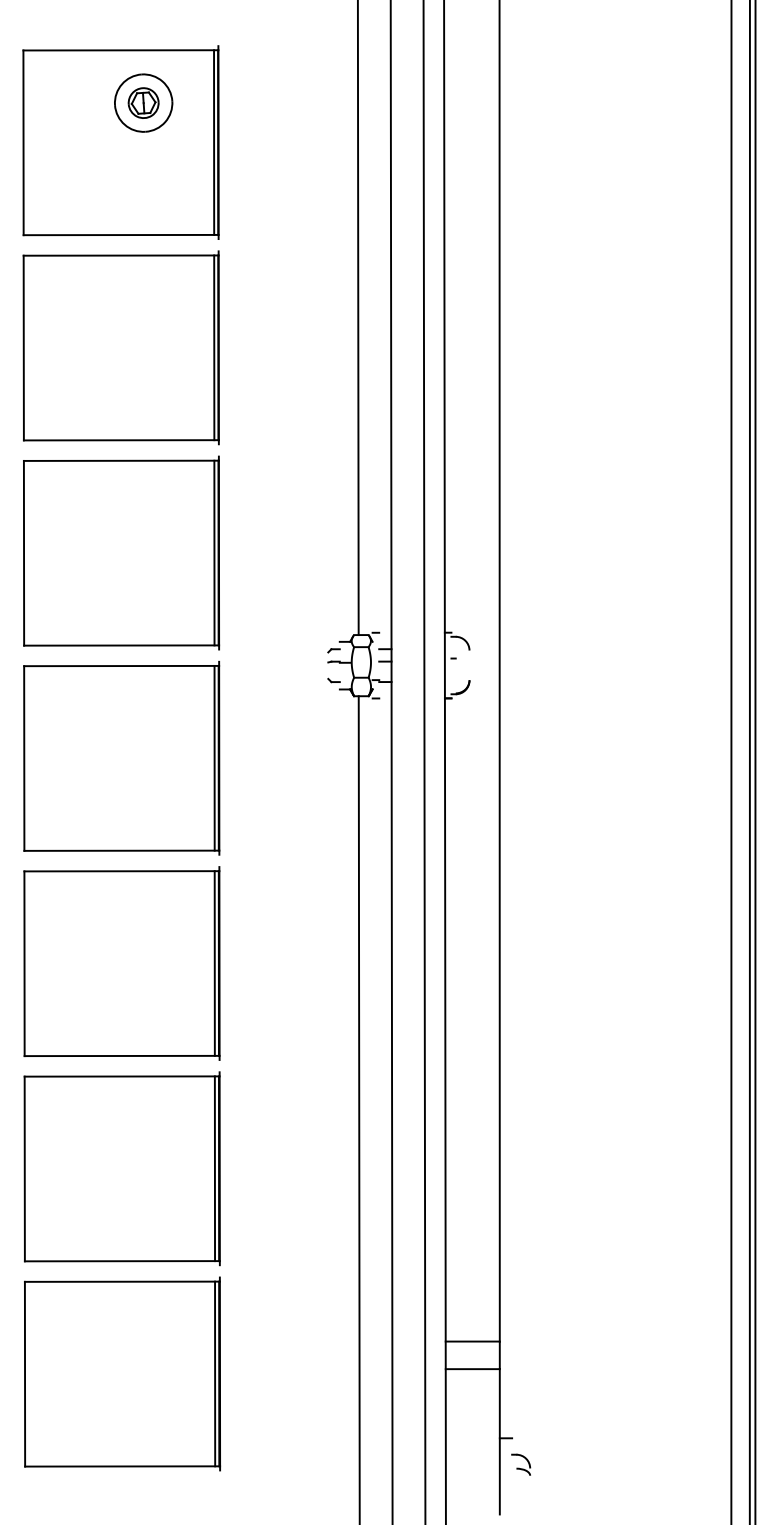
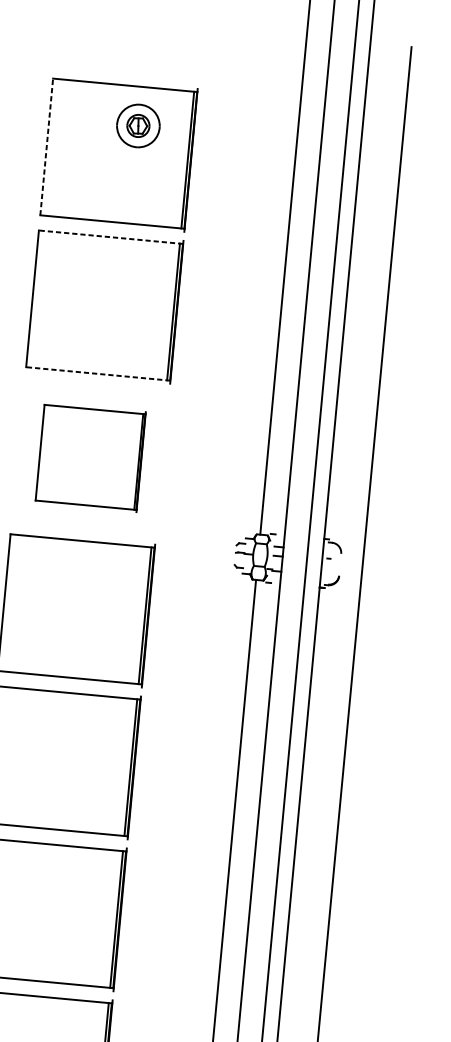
line: (23, 142) -> (46, 146), solid -> dashed
line: (120, 255) -> (110, 237), solid -> dashed
line: (120, 440) -> (97, 374), solid -> dashed
part: (121, 552) -> (90, 456), size x0.7

